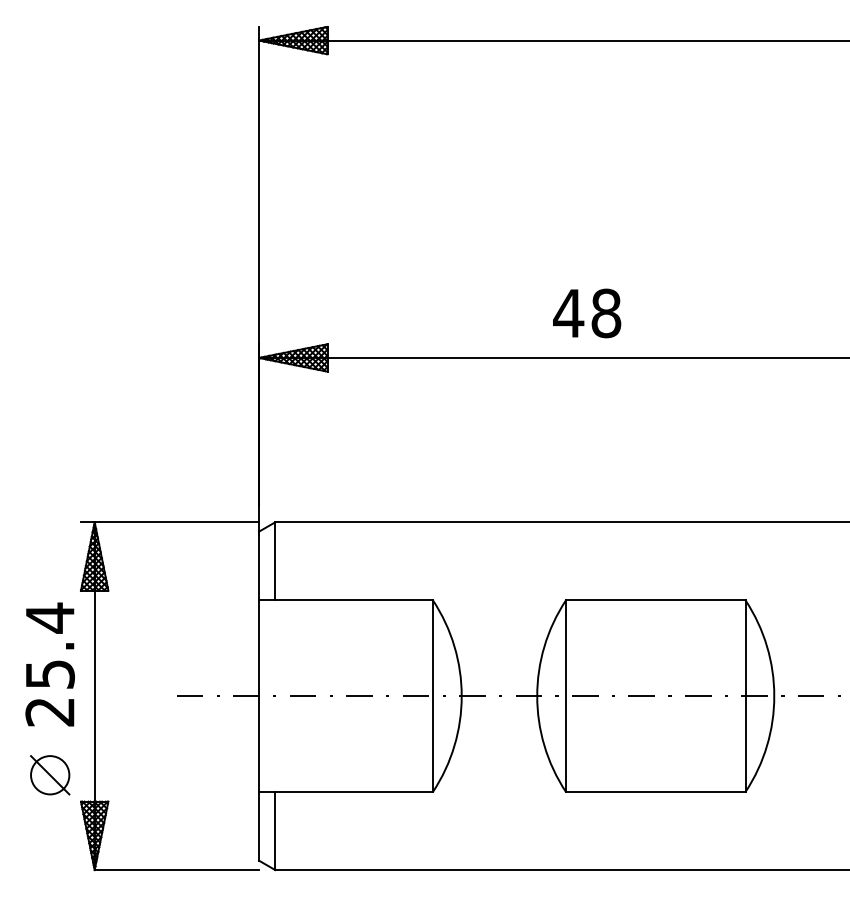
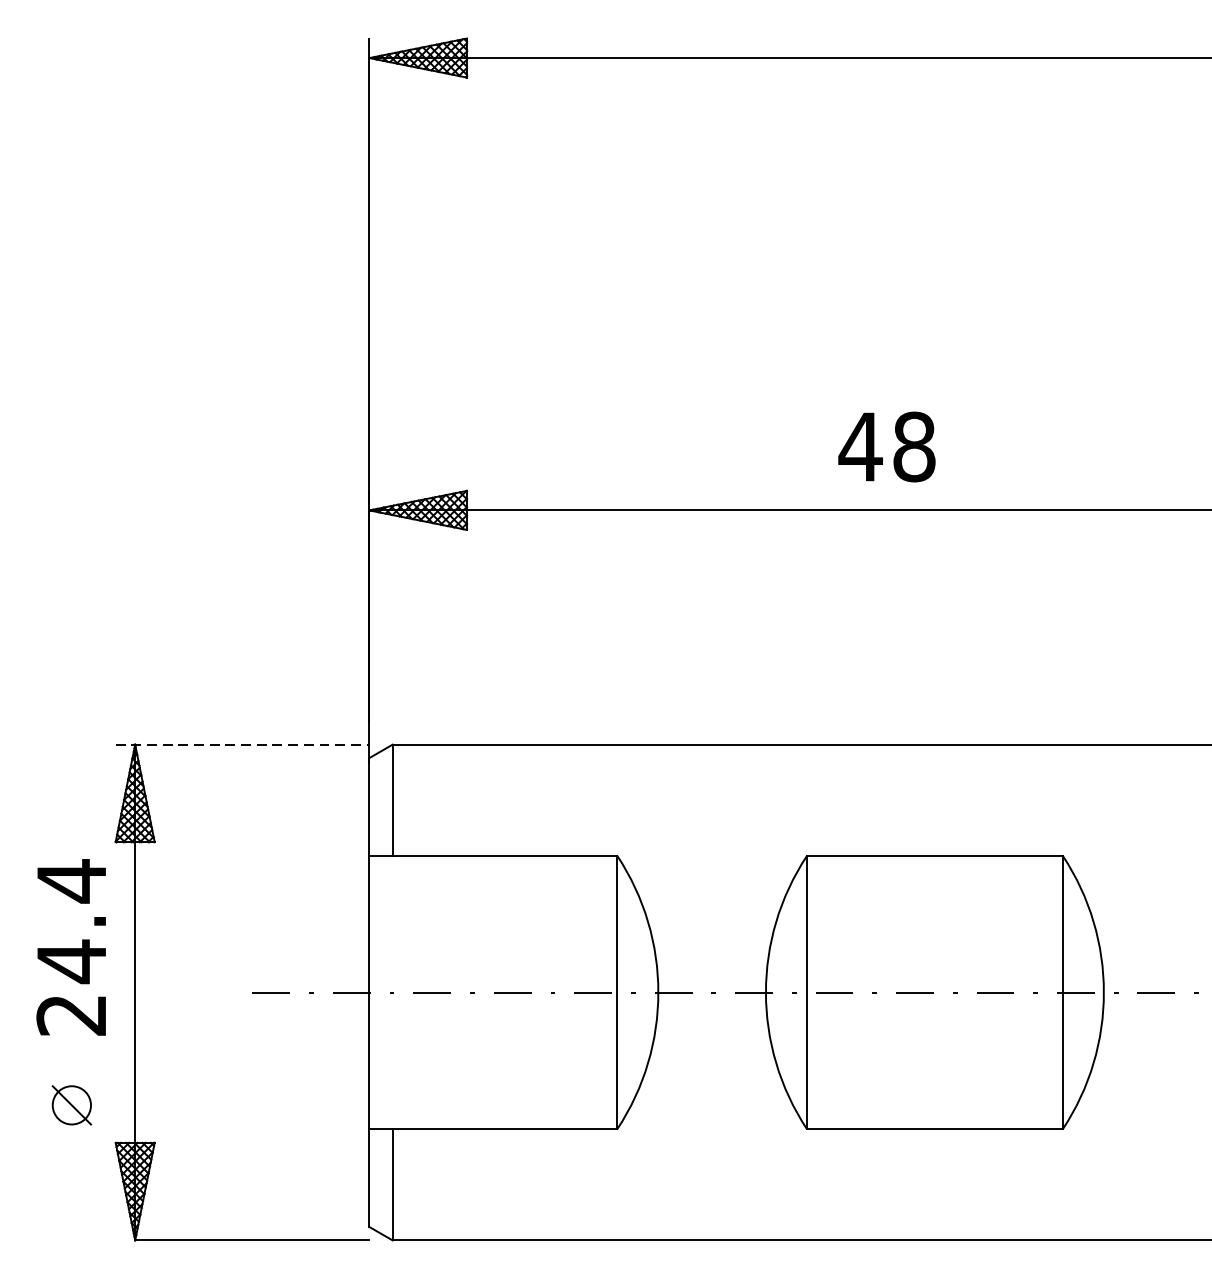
text: (587, 313) -> (887, 447), moved
line: (170, 522) -> (243, 744), solid -> dashed
text: (50, 674) -> (72, 961), 25.4 -> 24.4
part: (50, 775) -> (72, 1105), size x0.7

